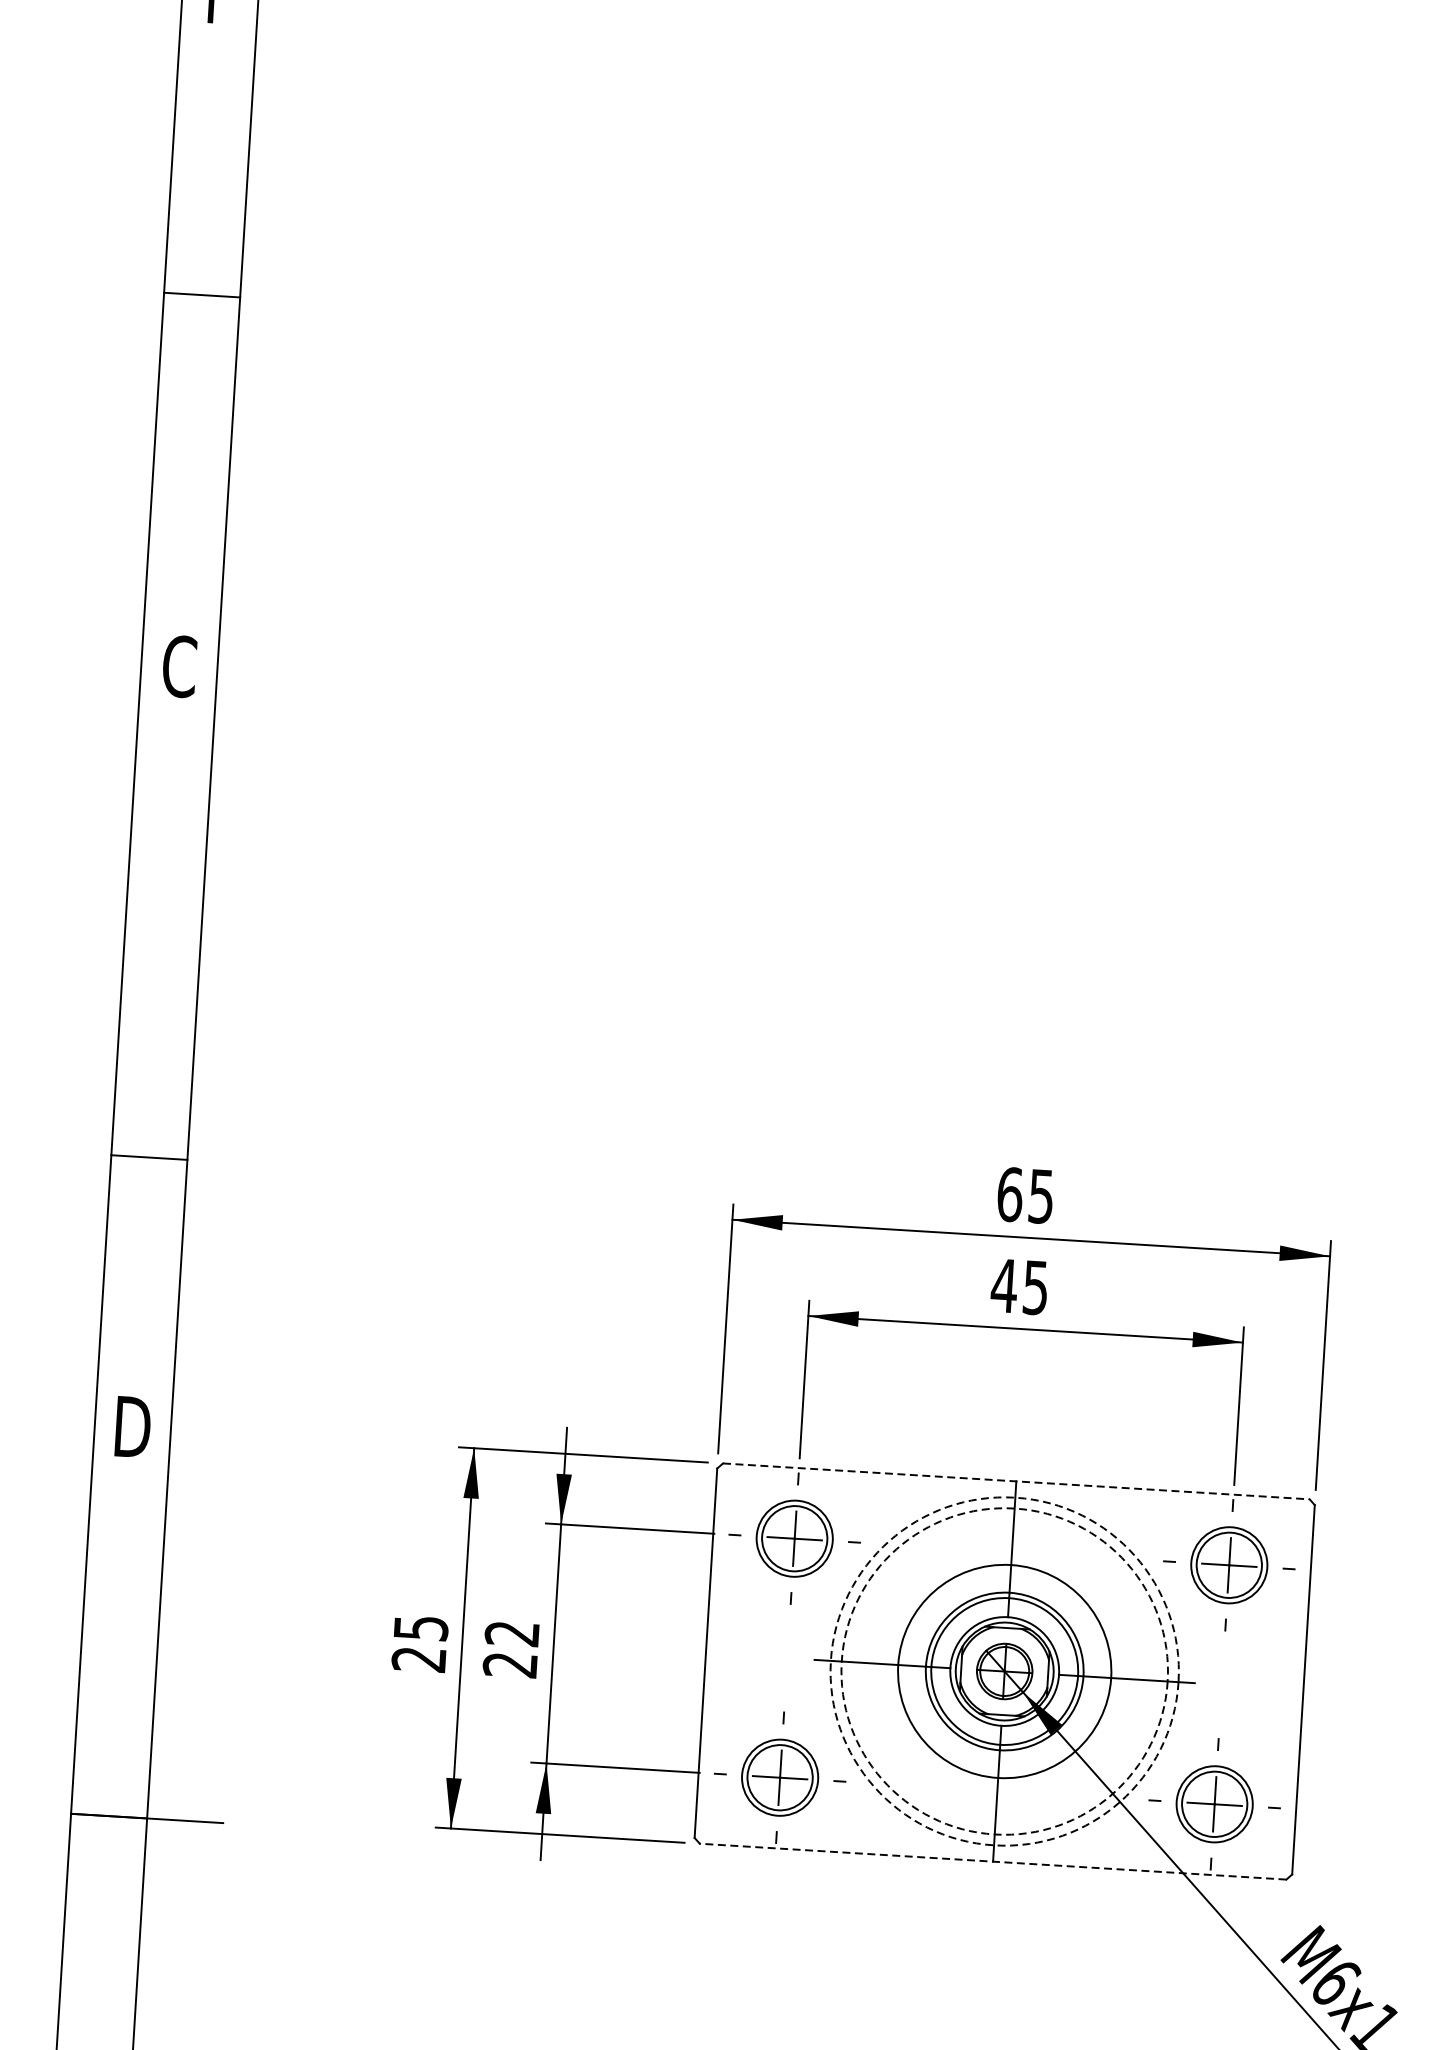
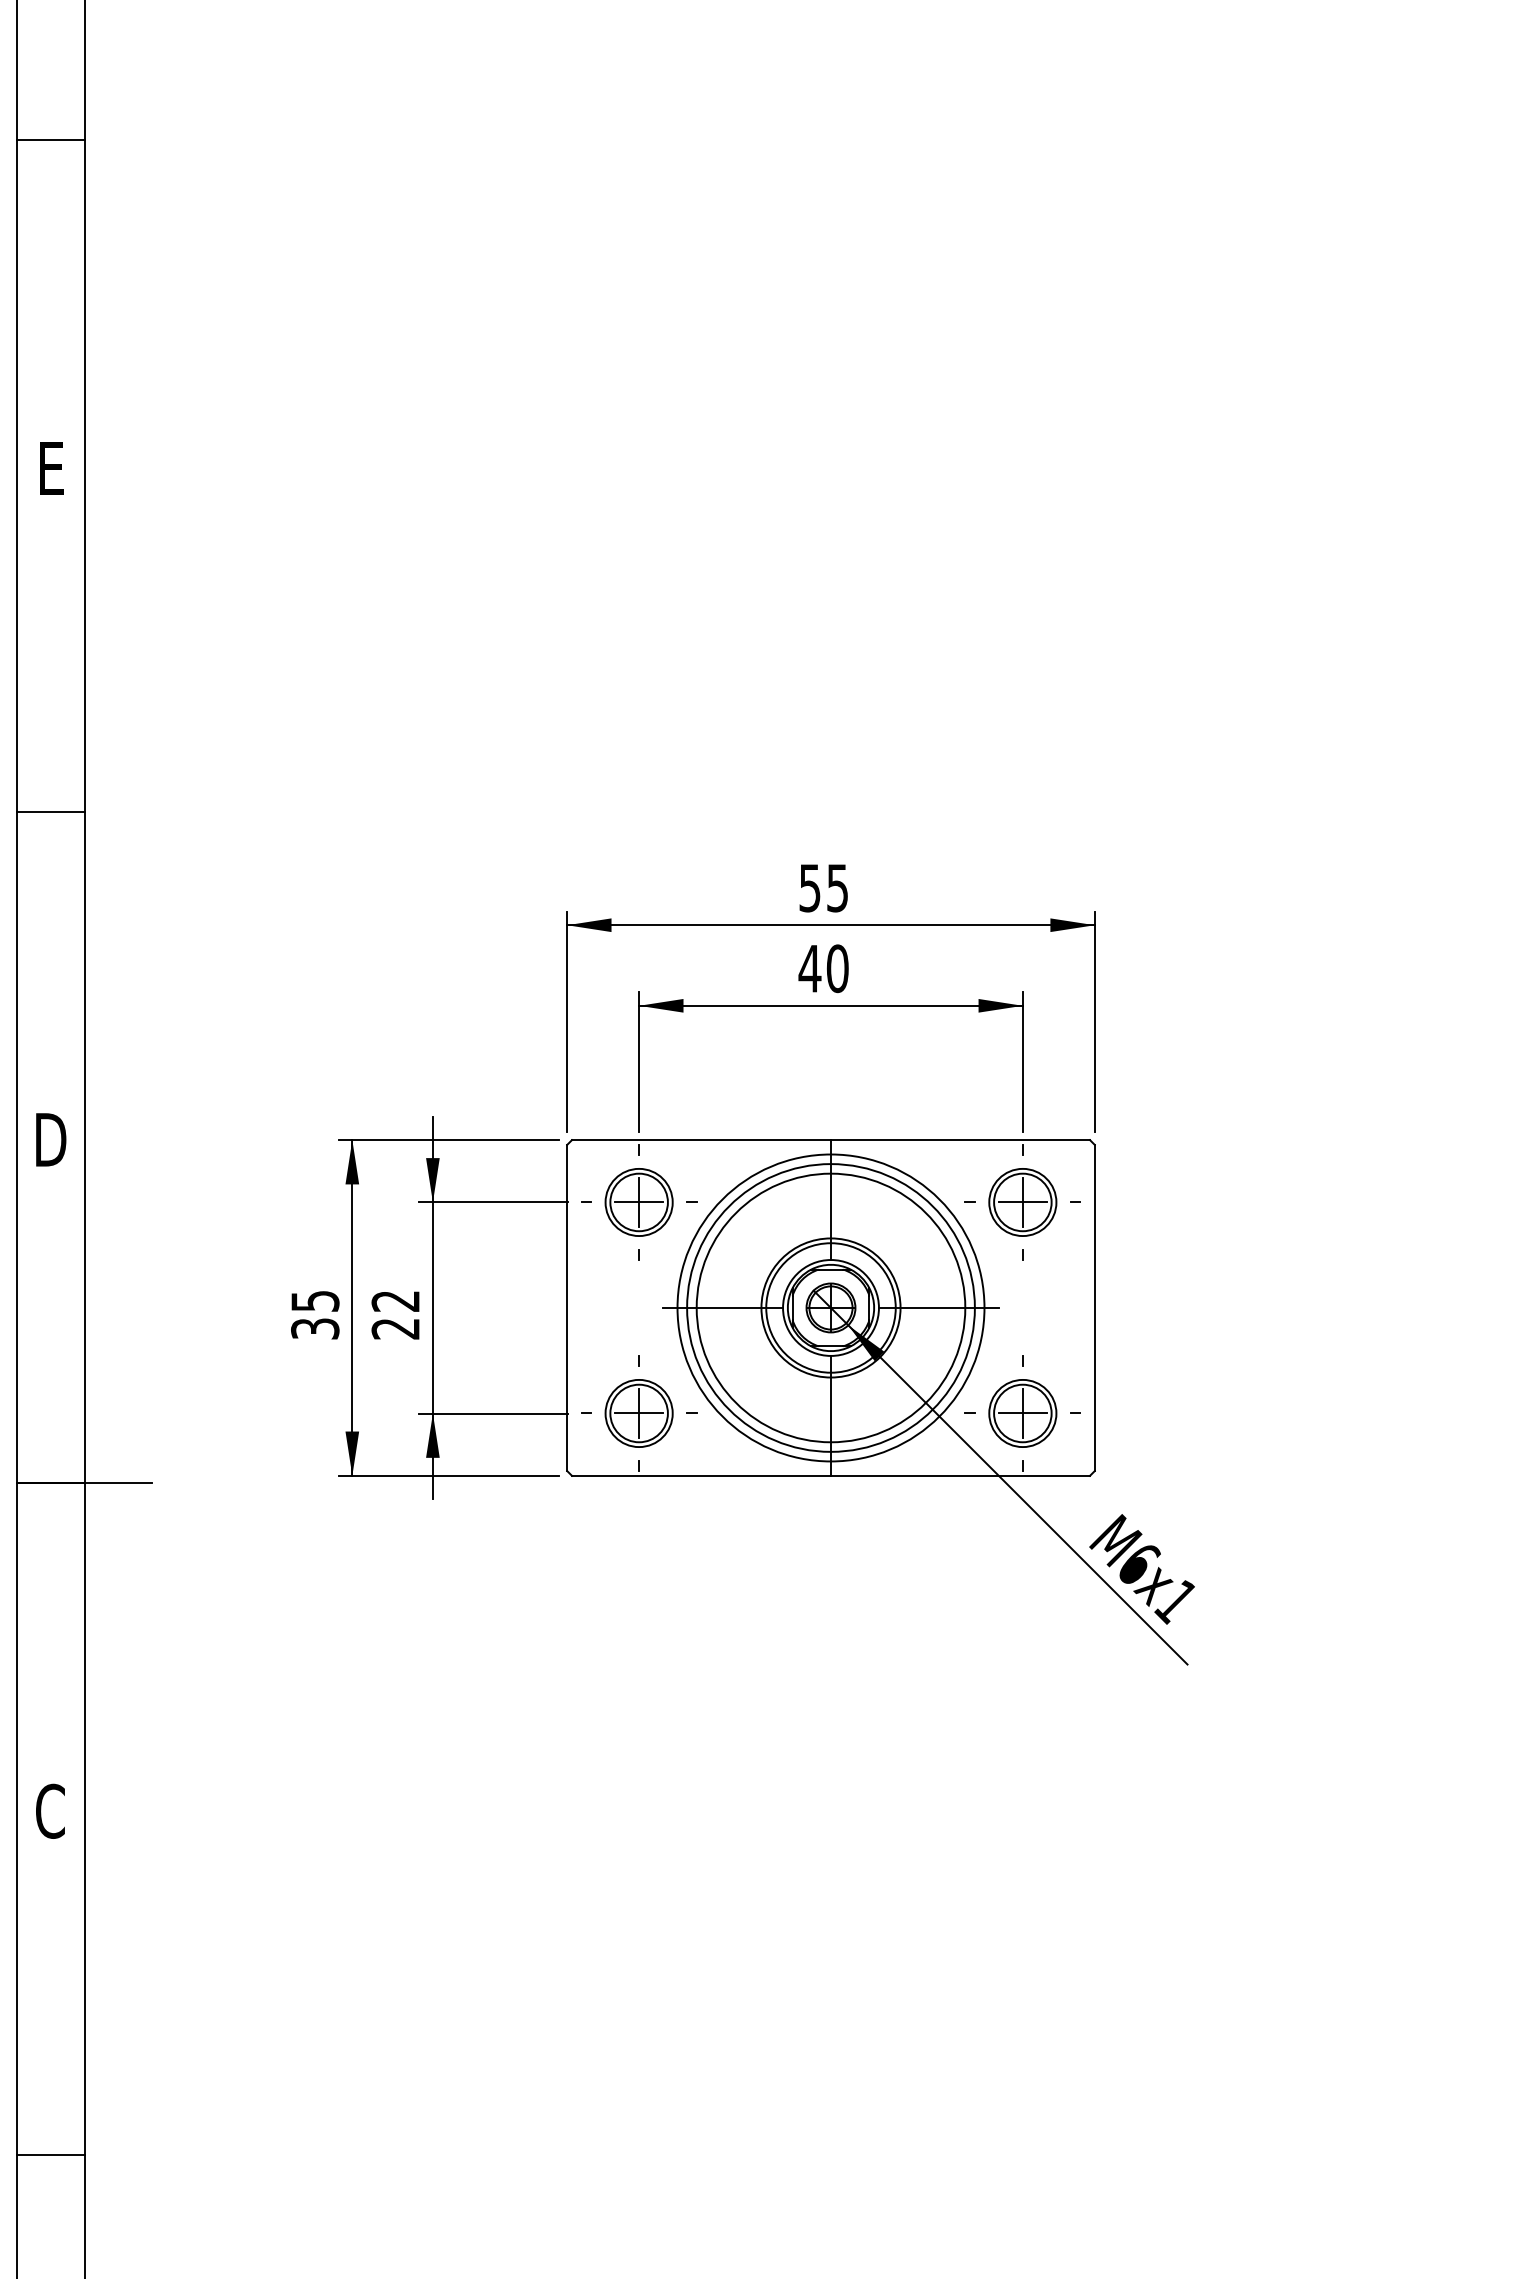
text: (178, 665) -> (50, 467), C -> E
line: (148, 1157) -> (50, 811), moved
text: (1010, 1193) -> (810, 887), 65 -> 55
text: (1035, 1287) -> (837, 968), 45 -> 40
line: (1016, 1481) -> (831, 1140), dashed -> solid
text: (419, 1659) -> (315, 1328), 25 -> 35
circle: (1004, 1670) -> (830, 1307), dashed -> solid
circle: (1004, 1670) -> (830, 1307), dashed -> solid
circle: (1004, 1670) -> (830, 1307), size x1.43
line: (992, 1861) -> (830, 1475), dashed -> solid

